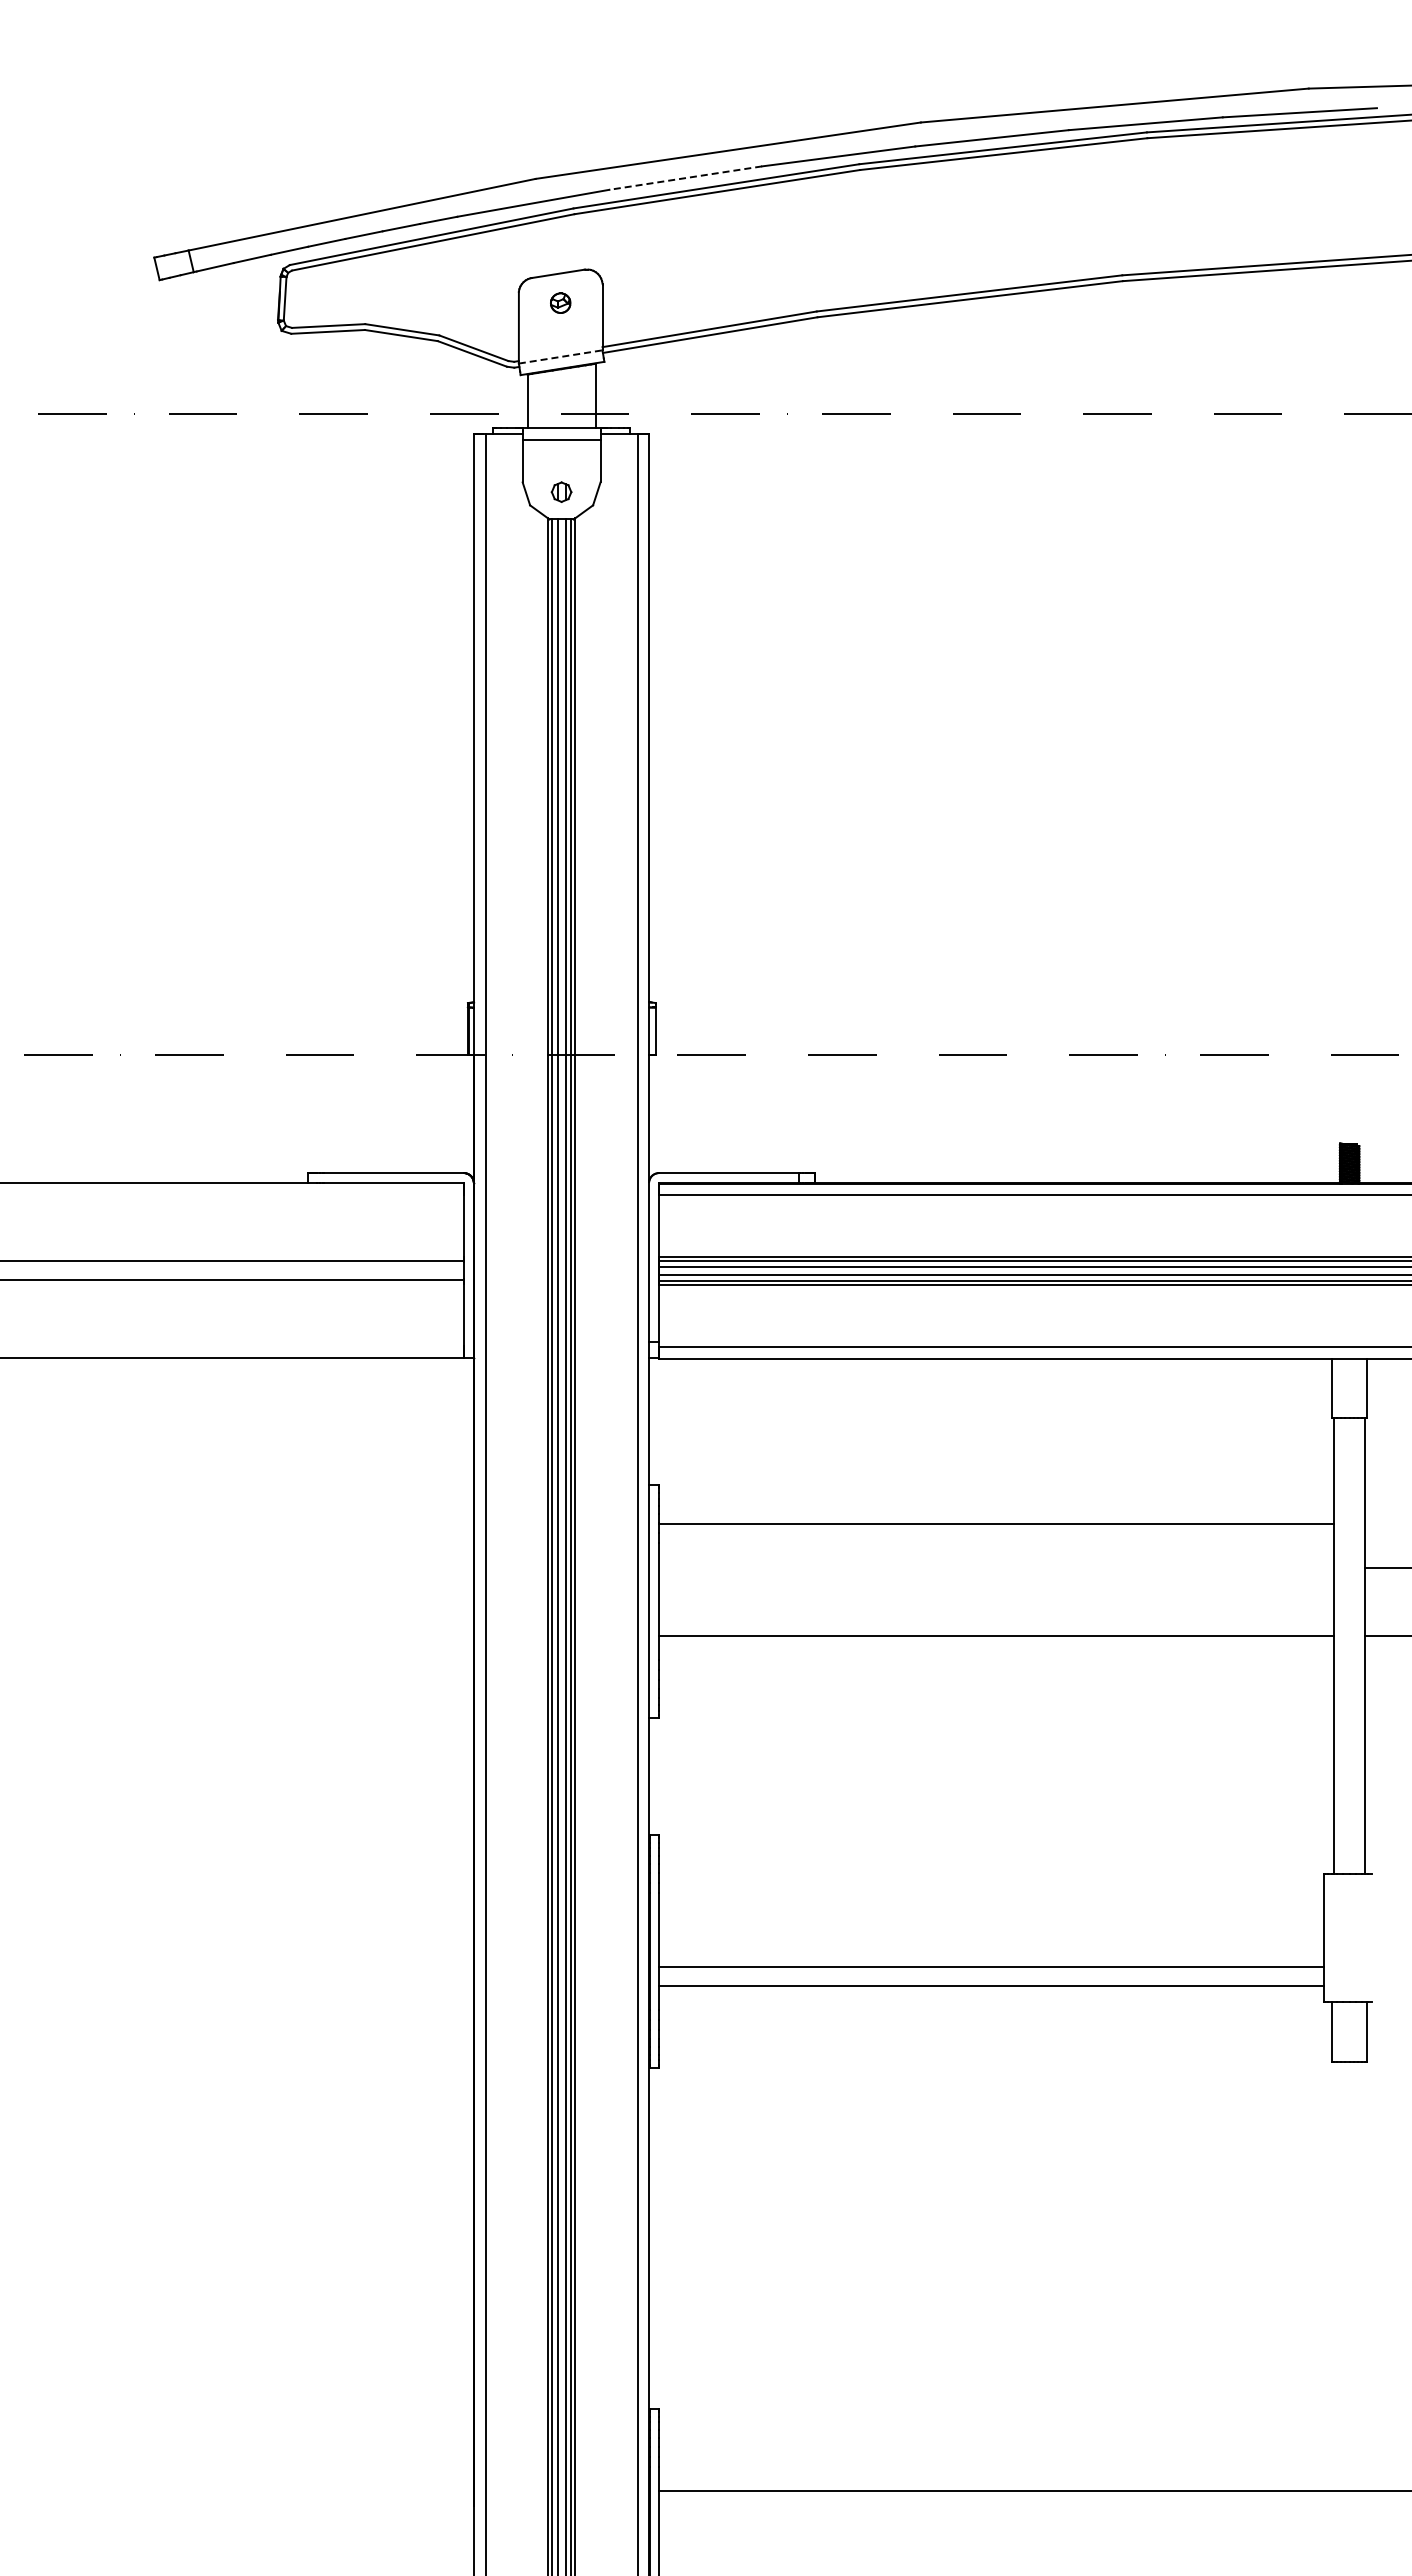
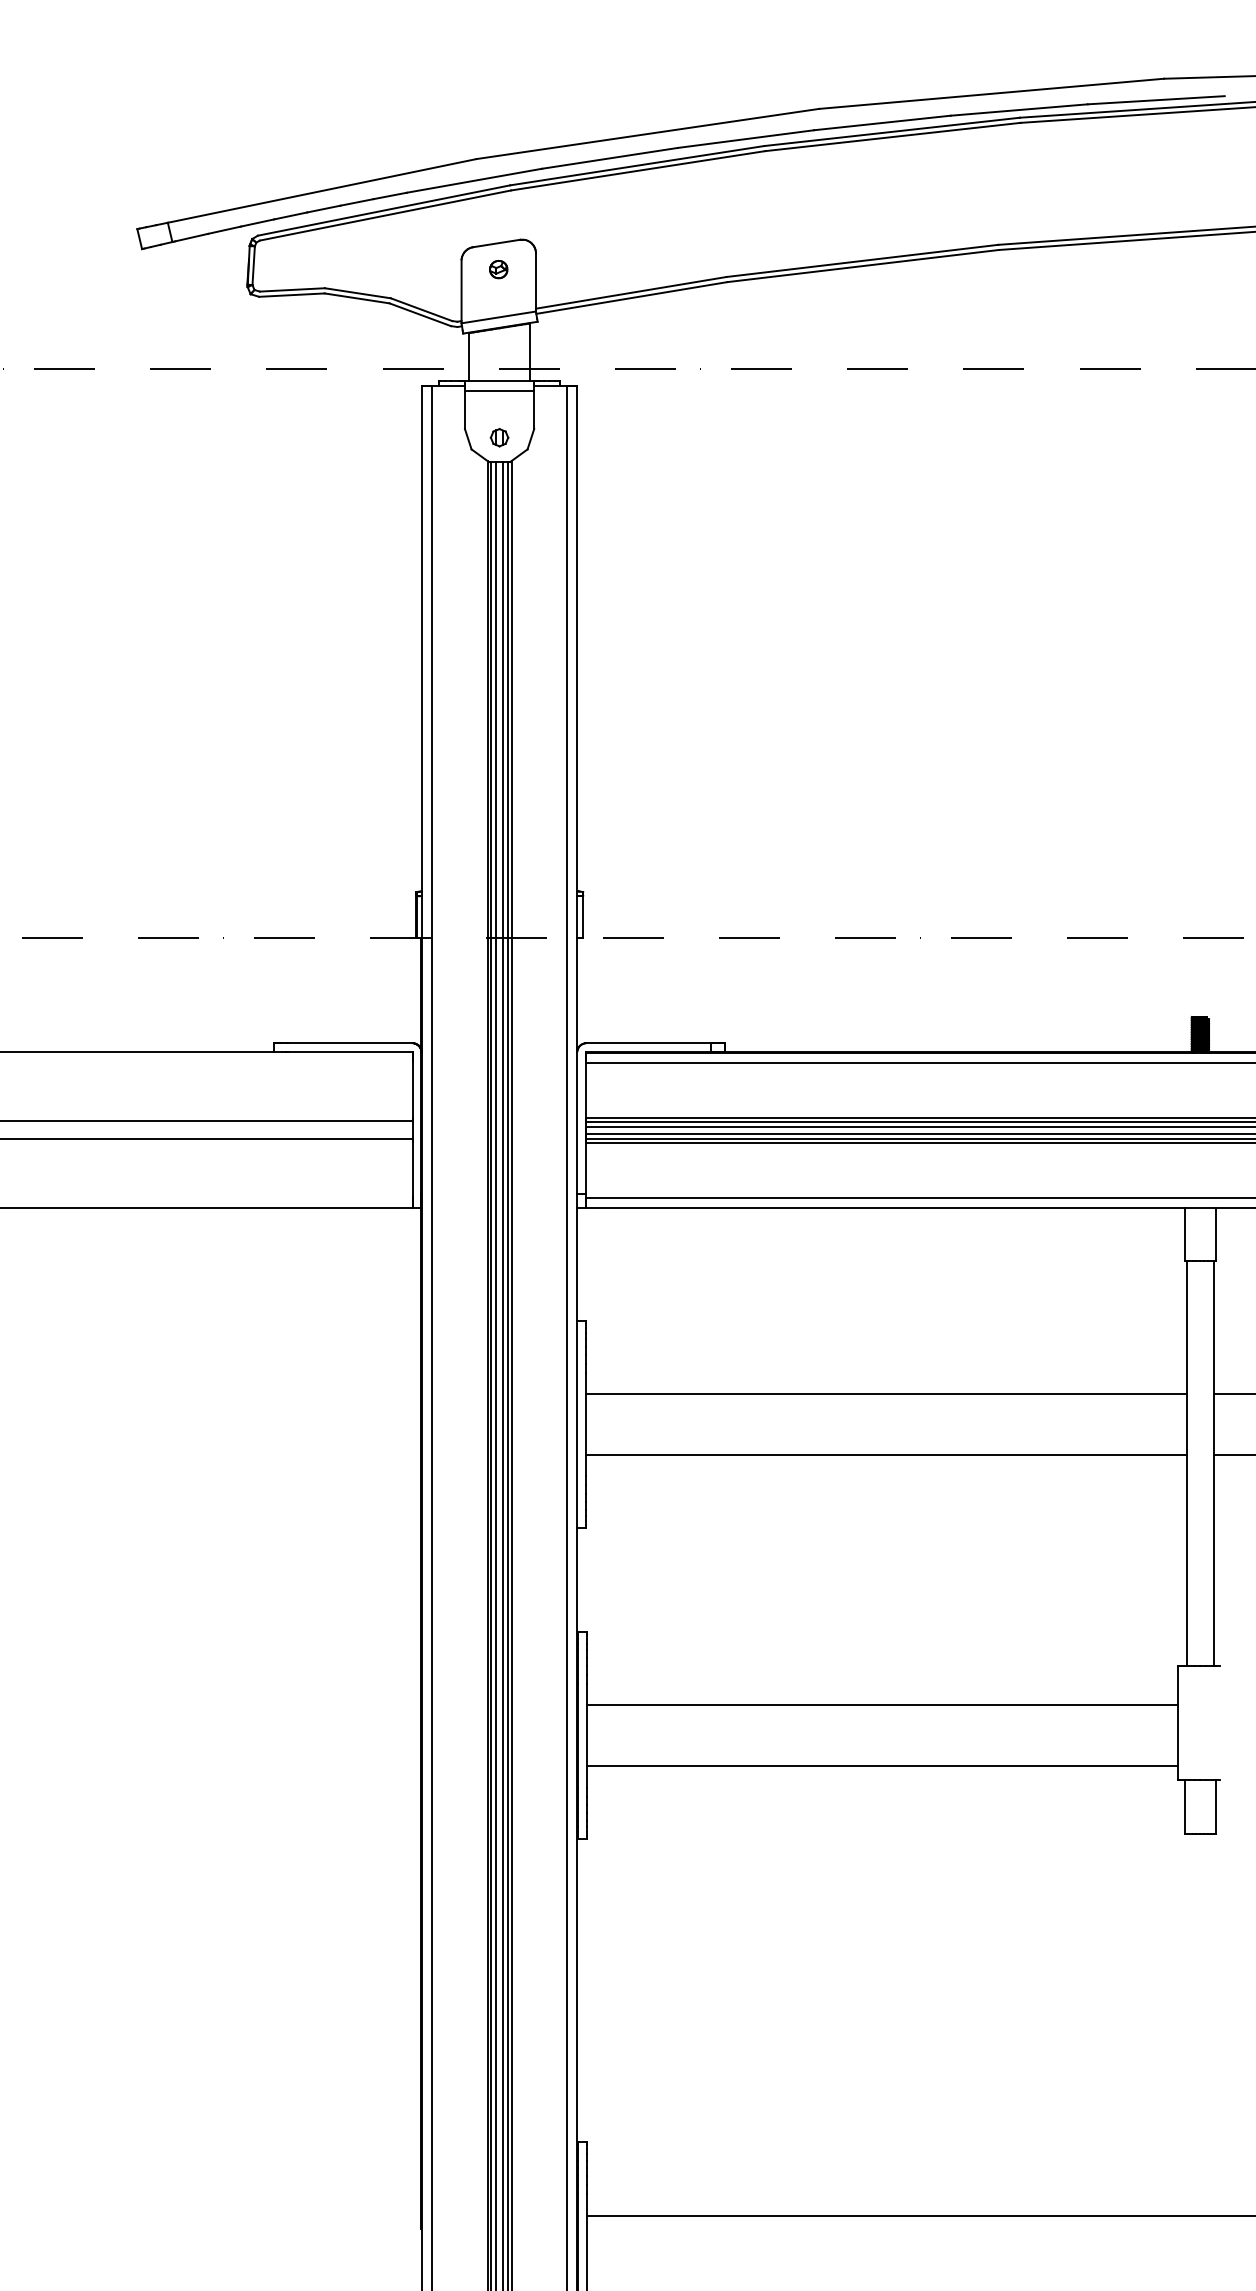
line: (685, 178) -> (609, 158), dashed -> solid
line: (561, 356) -> (499, 317), dashed -> solid
line: (996, 1523) -> (886, 1394), moved
line: (991, 1967) -> (881, 1705), moved

